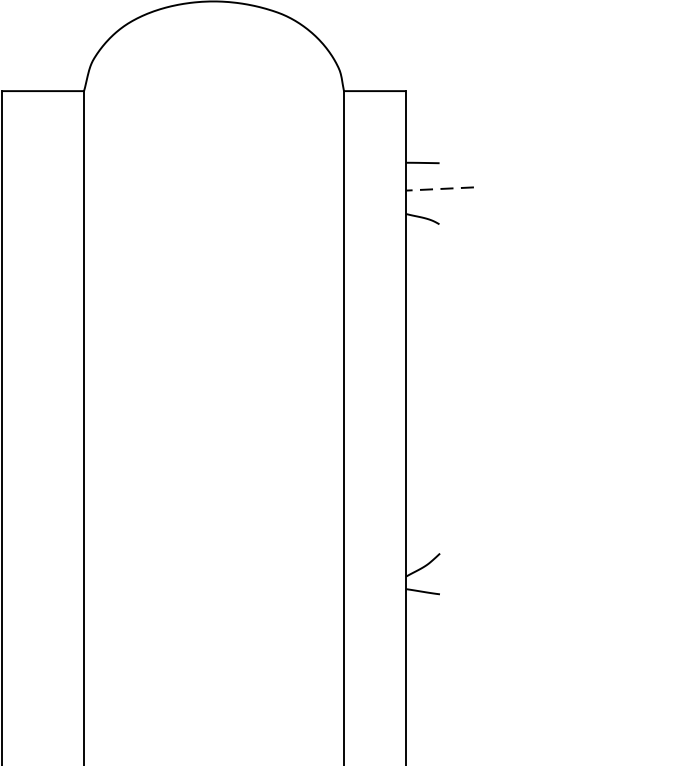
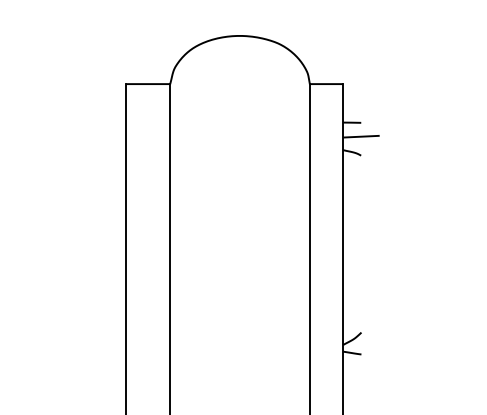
line: (438, 188) -> (360, 136), dashed -> solid

